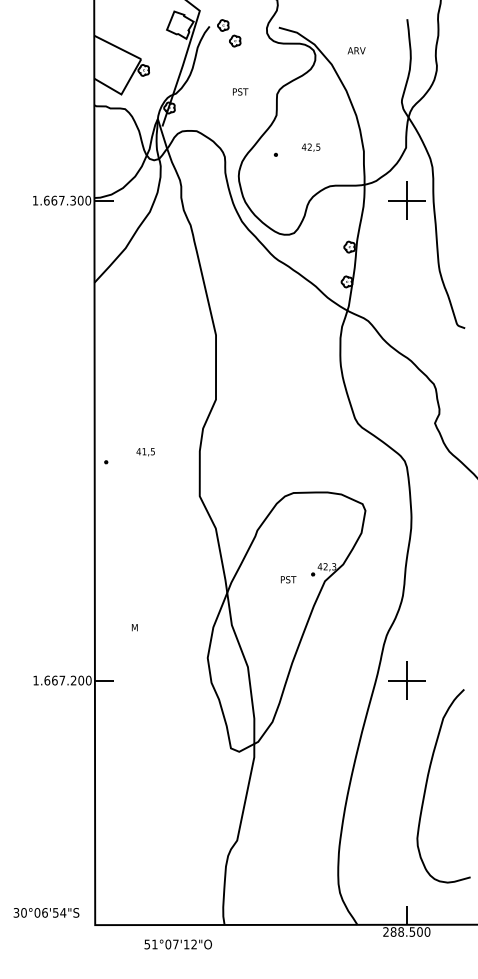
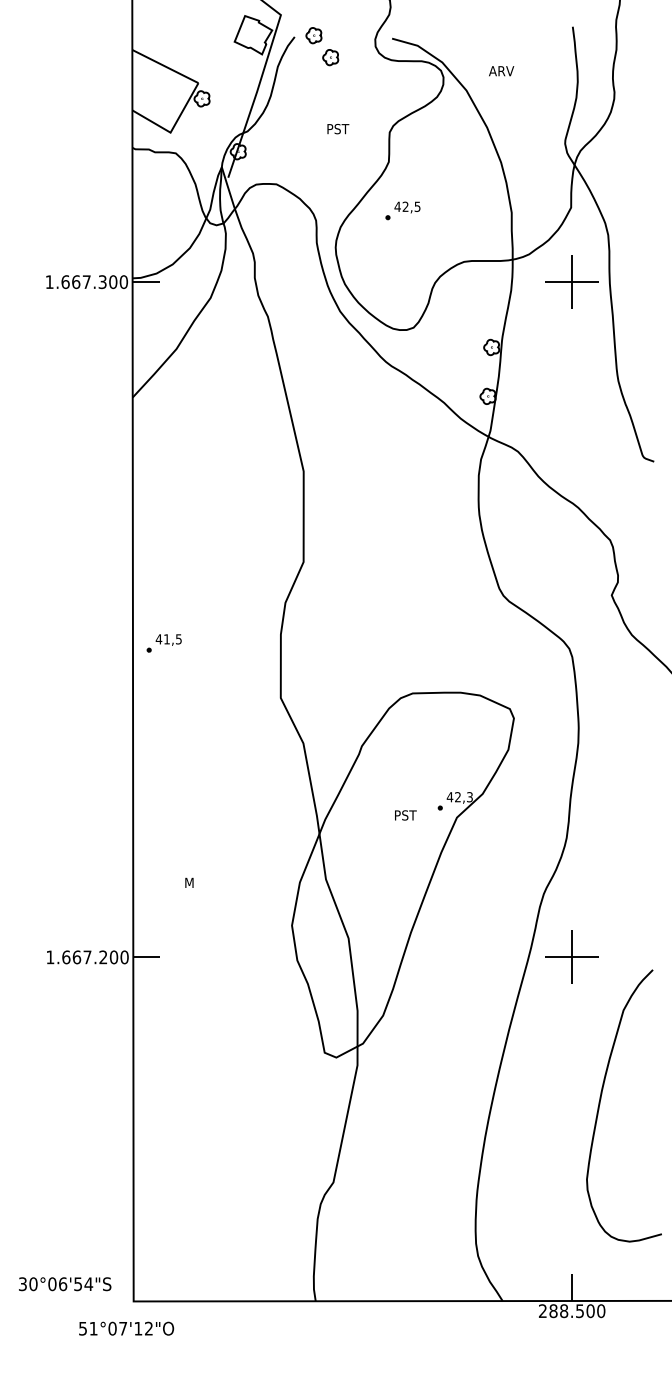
text: (311, 147) -> (407, 207), moved
text: (145, 451) -> (168, 639), moved
text: (178, 944) -> (126, 1328), moved

